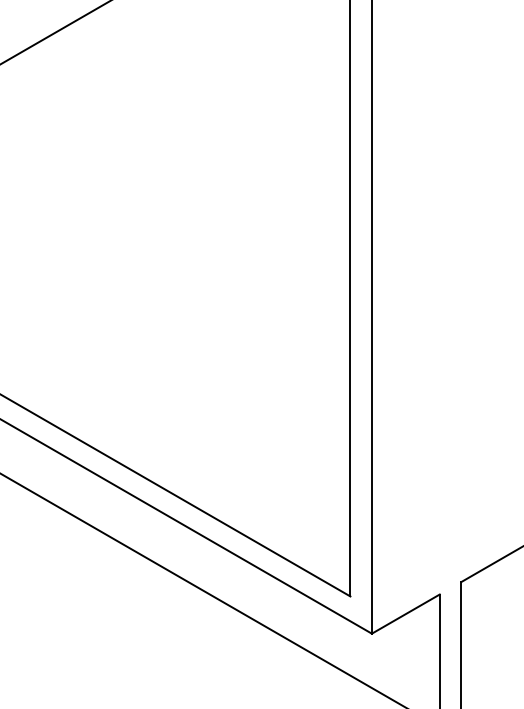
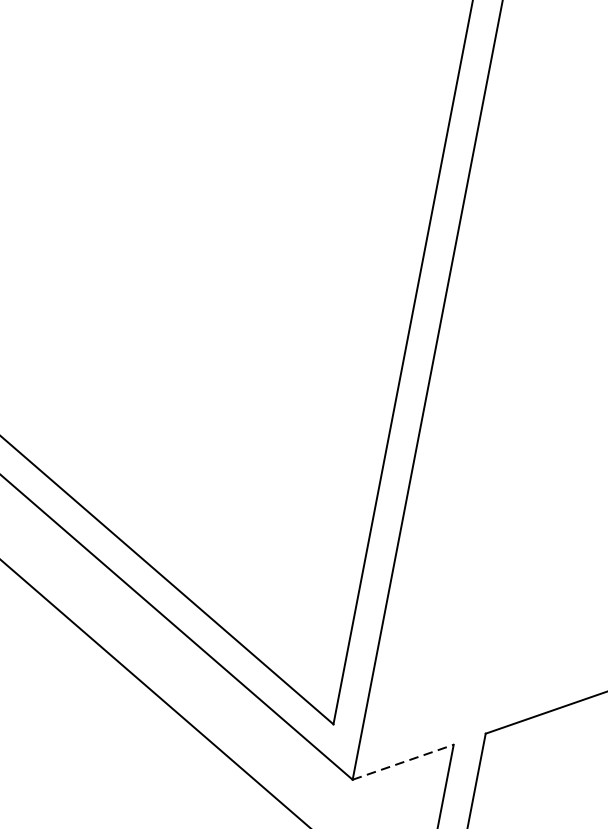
line: (406, 613) -> (404, 761), solid -> dashed

